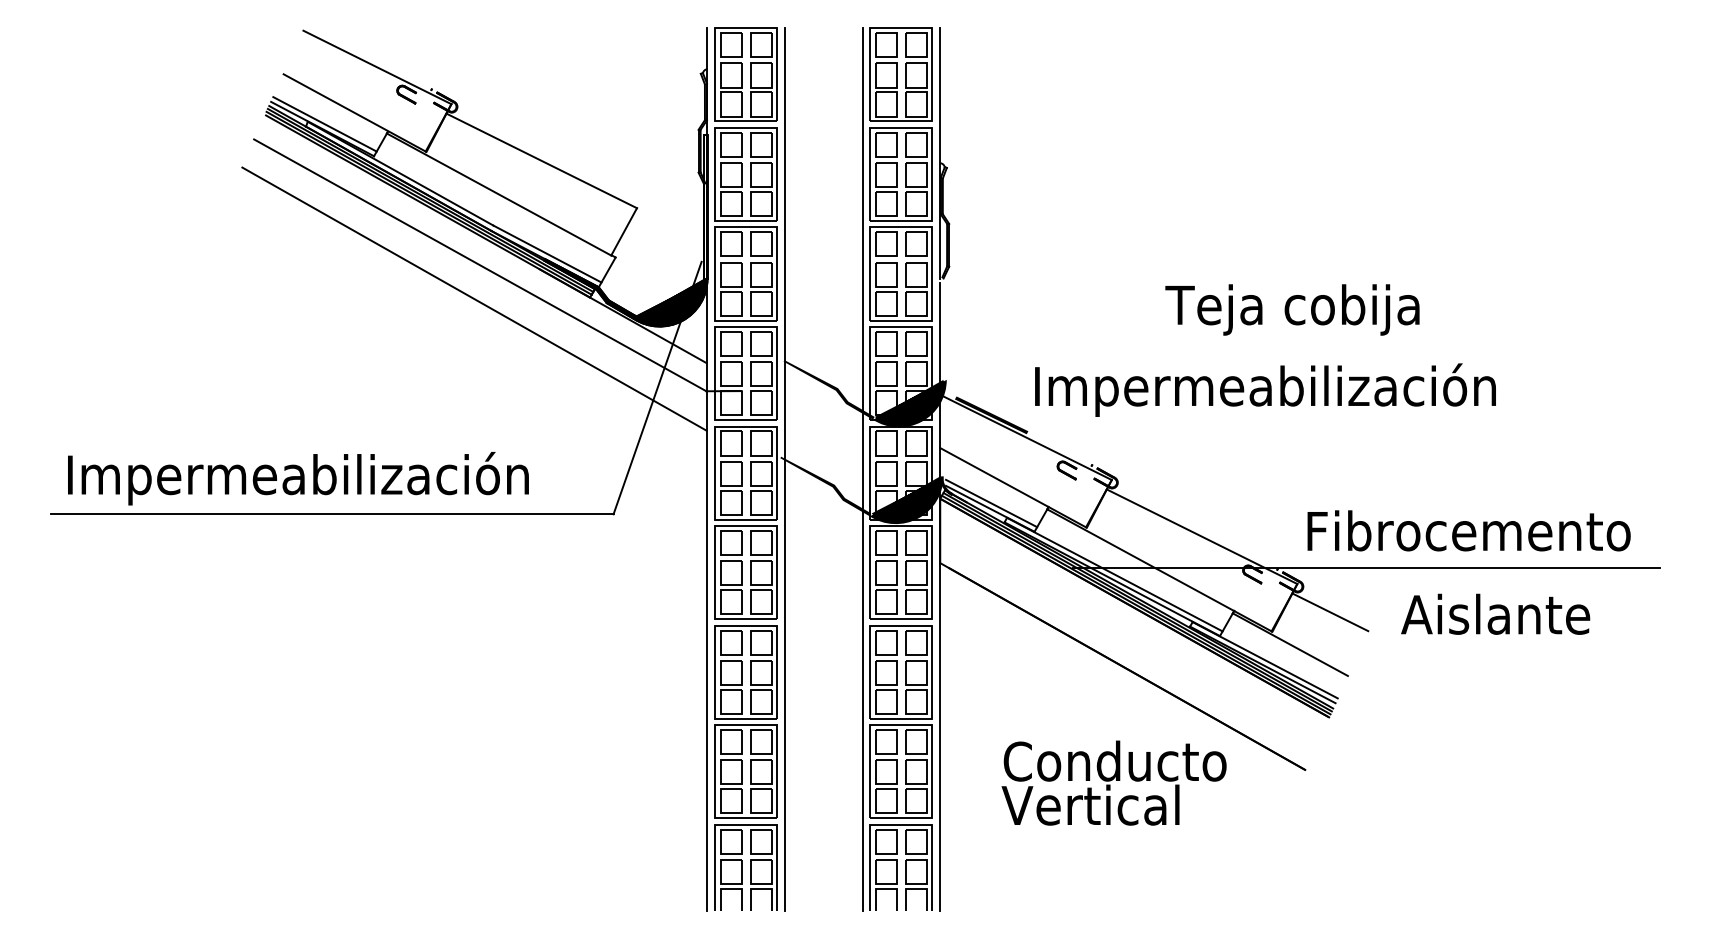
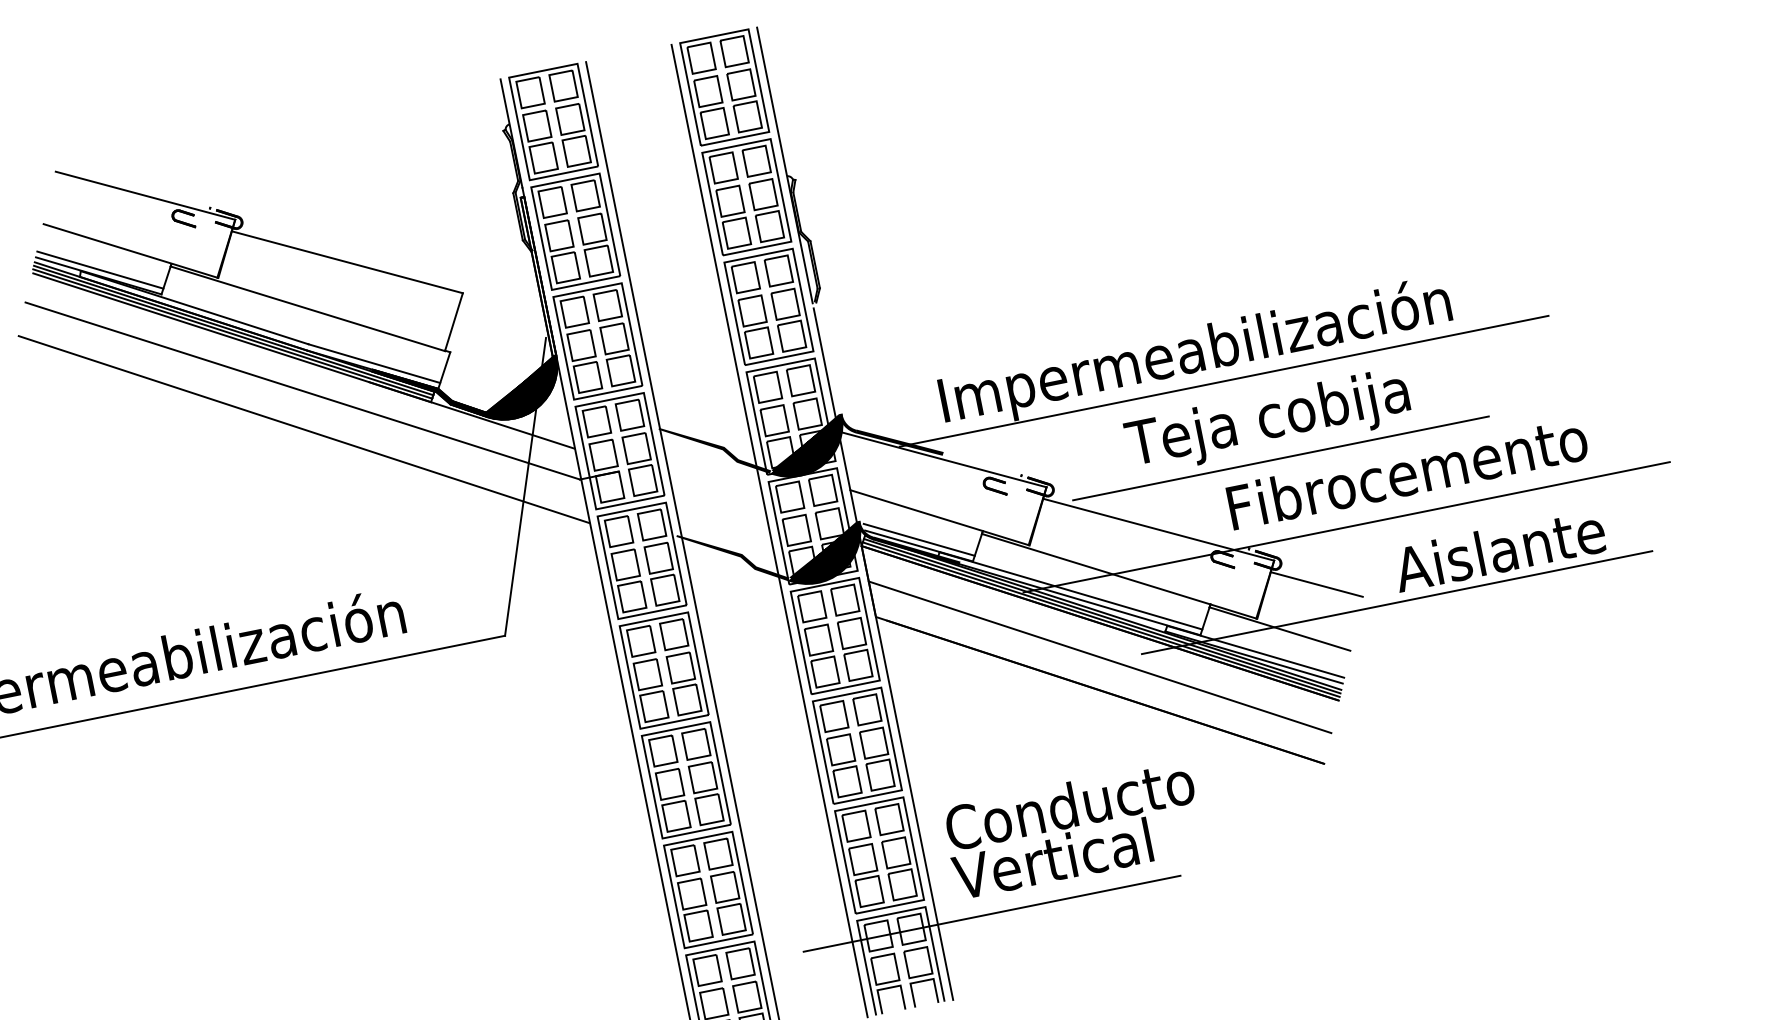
text: (1292, 309) -> (1268, 421), moved
fill: (949, 389) -> (847, 423), added
line: (1284, 418) -> (1223, 381), added
line: (1320, 496) -> (1280, 459), added
fill: (987, 512) -> (916, 550), added
text: (1468, 530) -> (1406, 472), moved
line: (1128, 637) -> (1099, 657), added
line: (1396, 642) -> (1396, 603), added
text: (1113, 782) -> (1072, 828), moved
line: (989, 842) -> (992, 913), added

